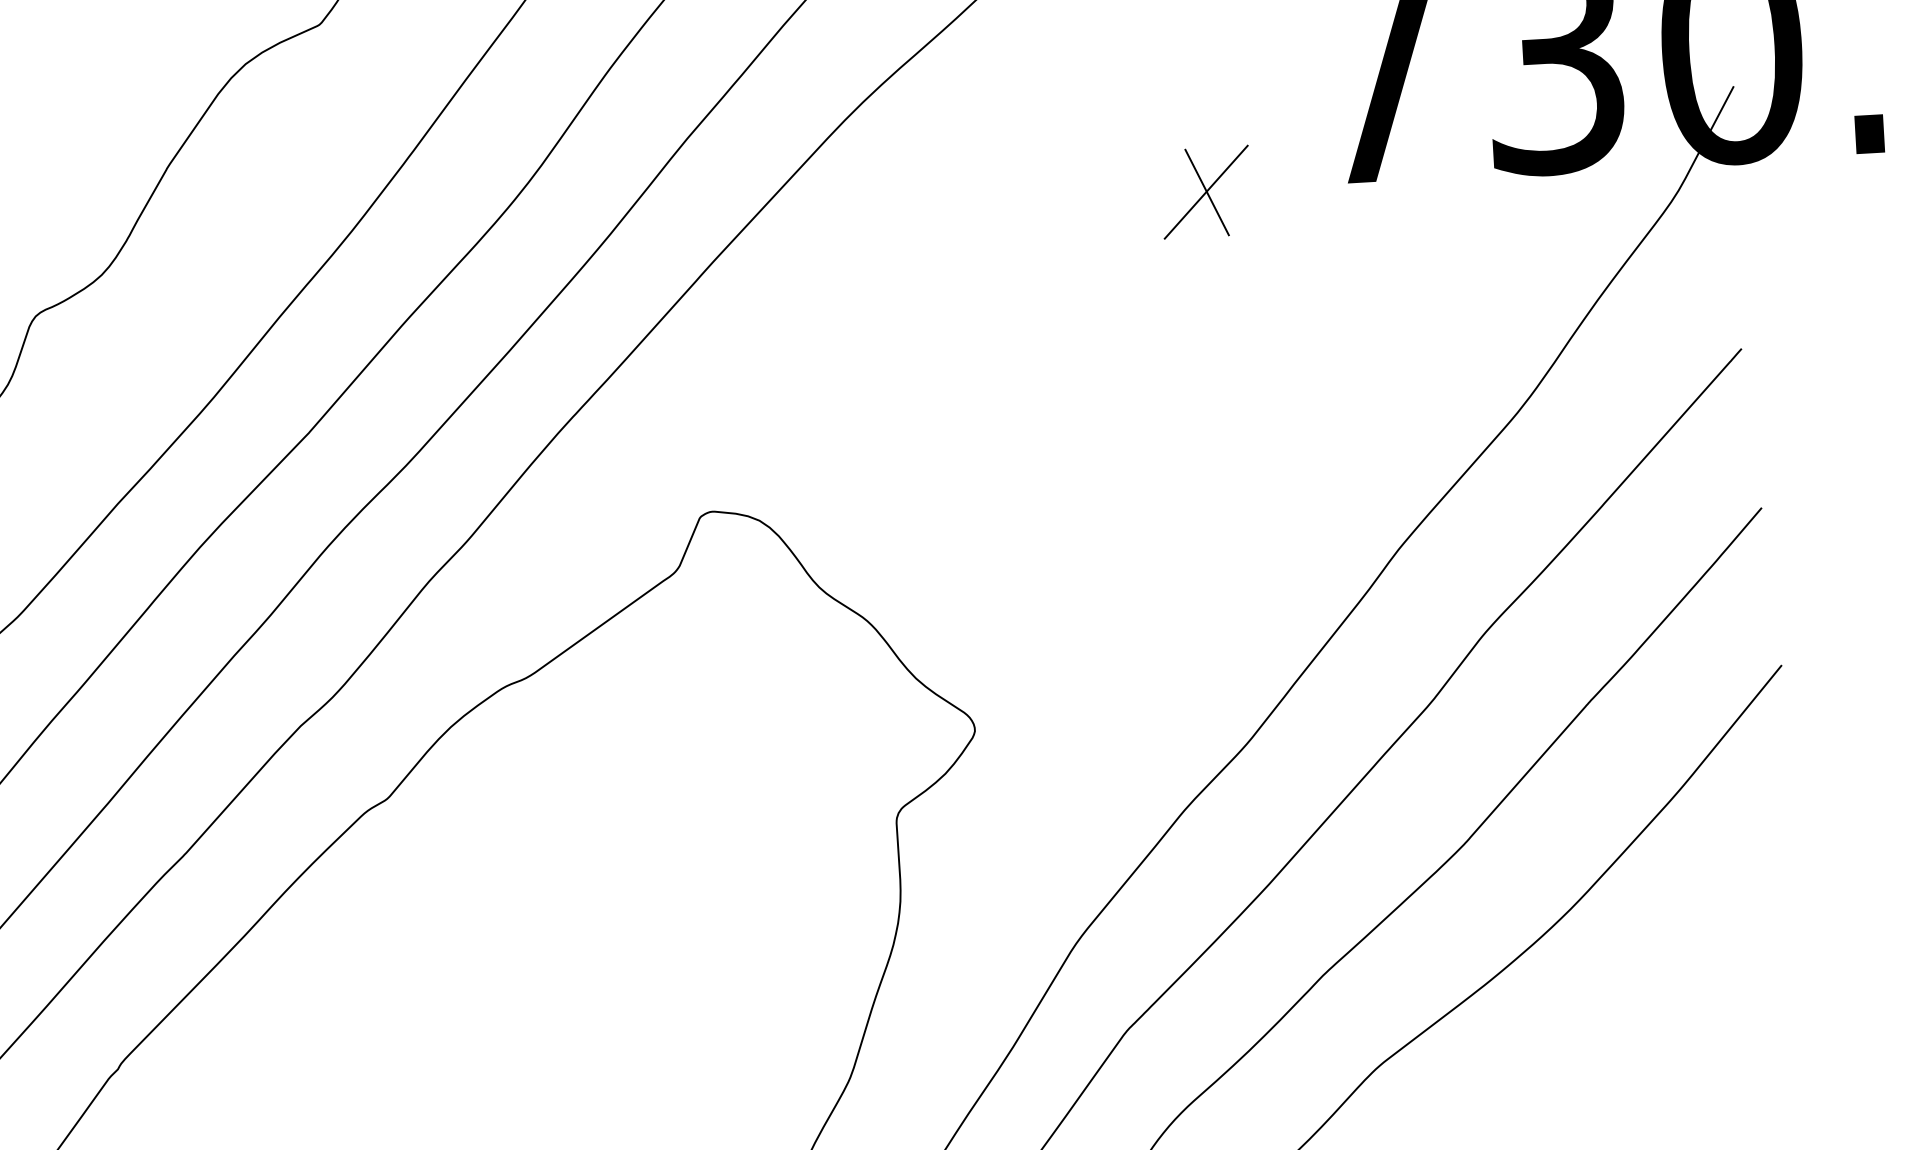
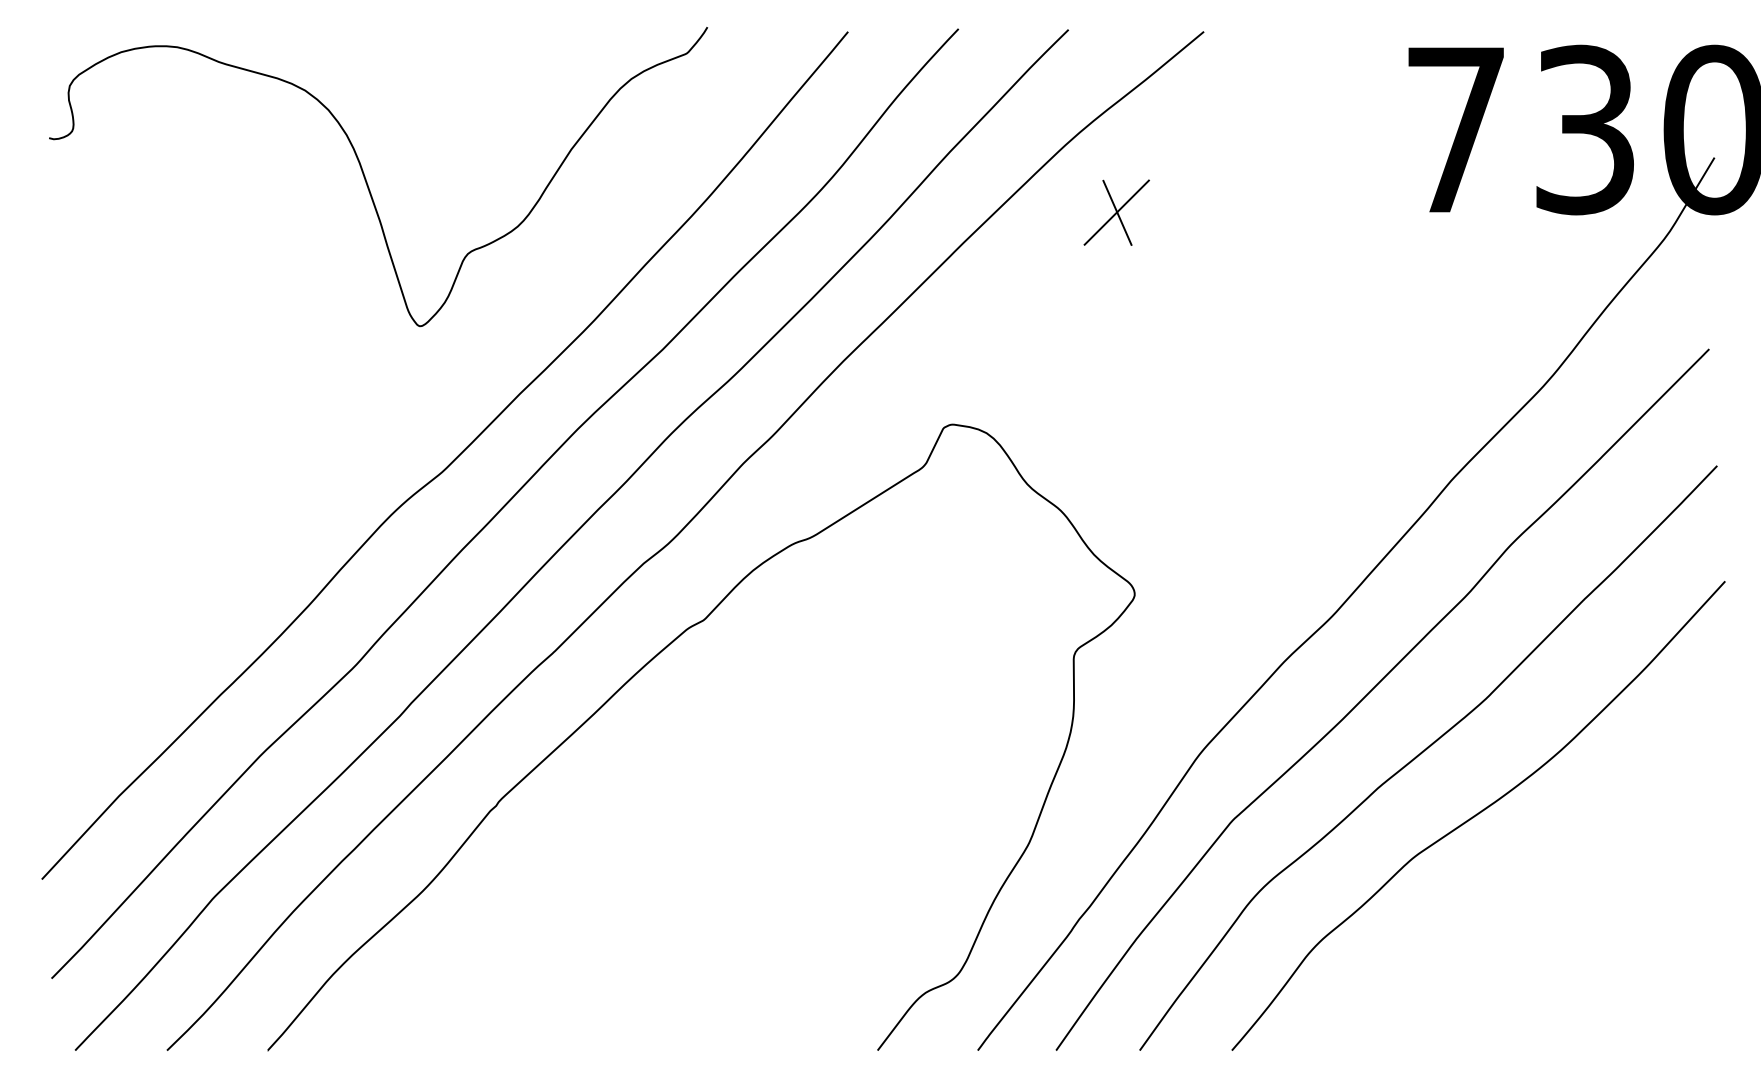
part: (1205, 192) -> (1116, 212), moved

